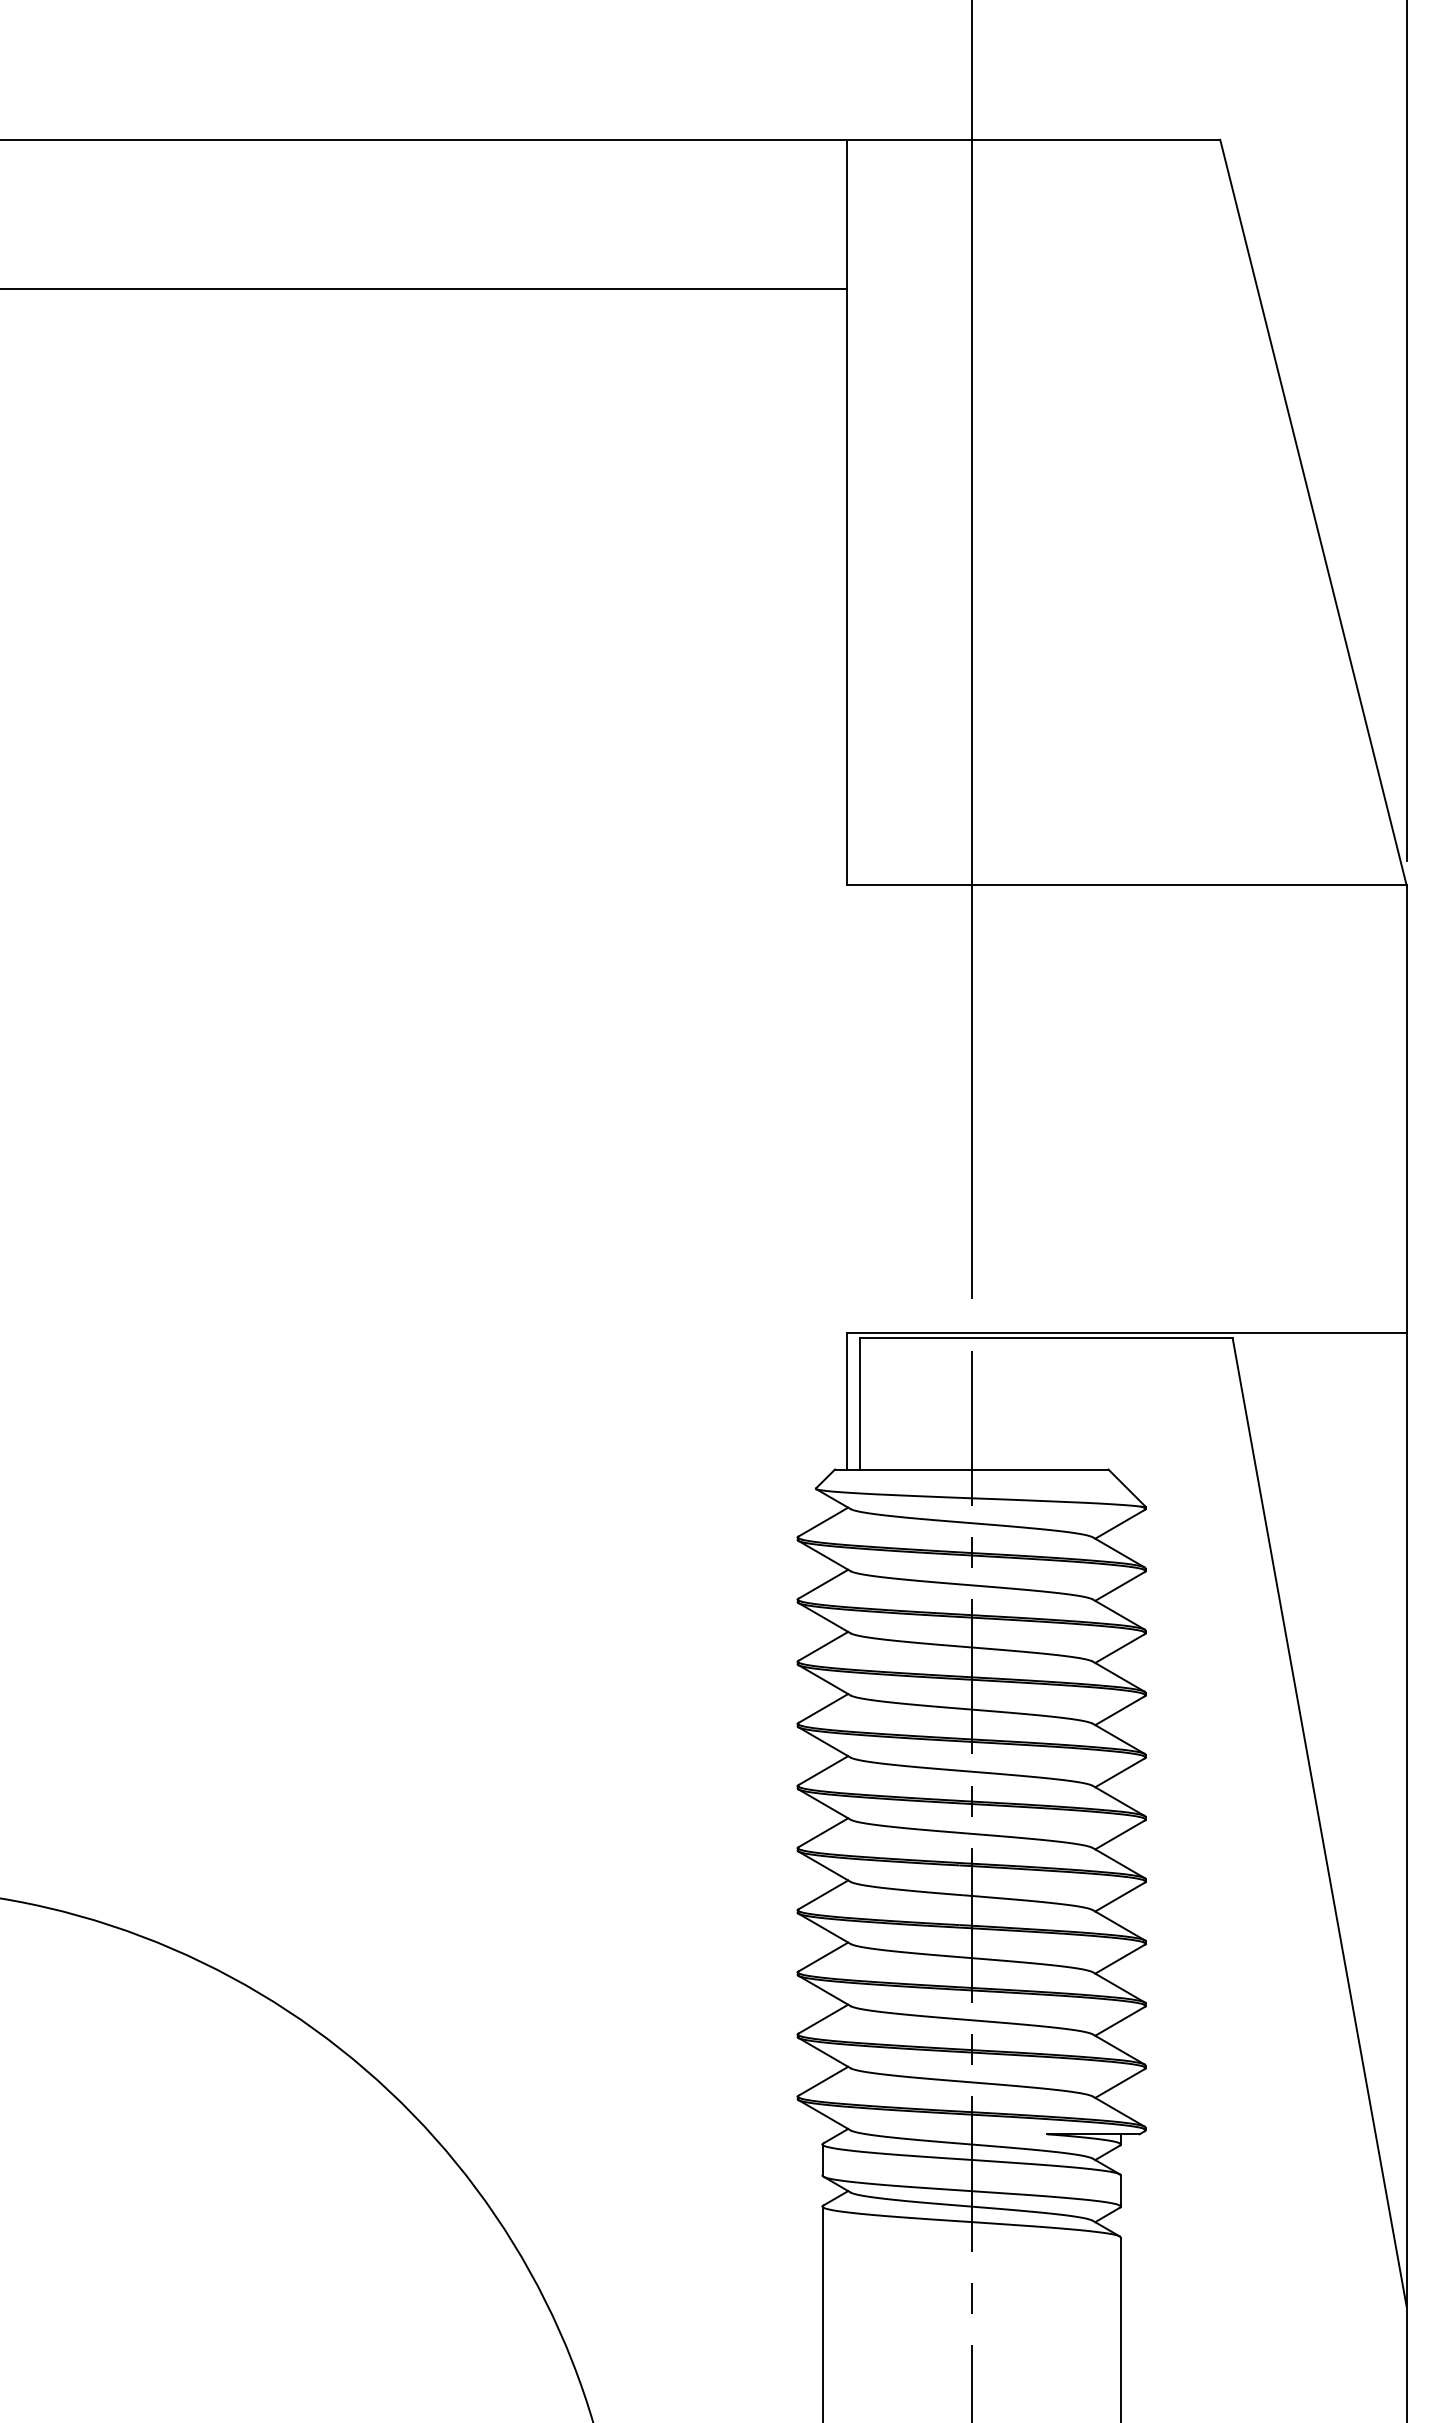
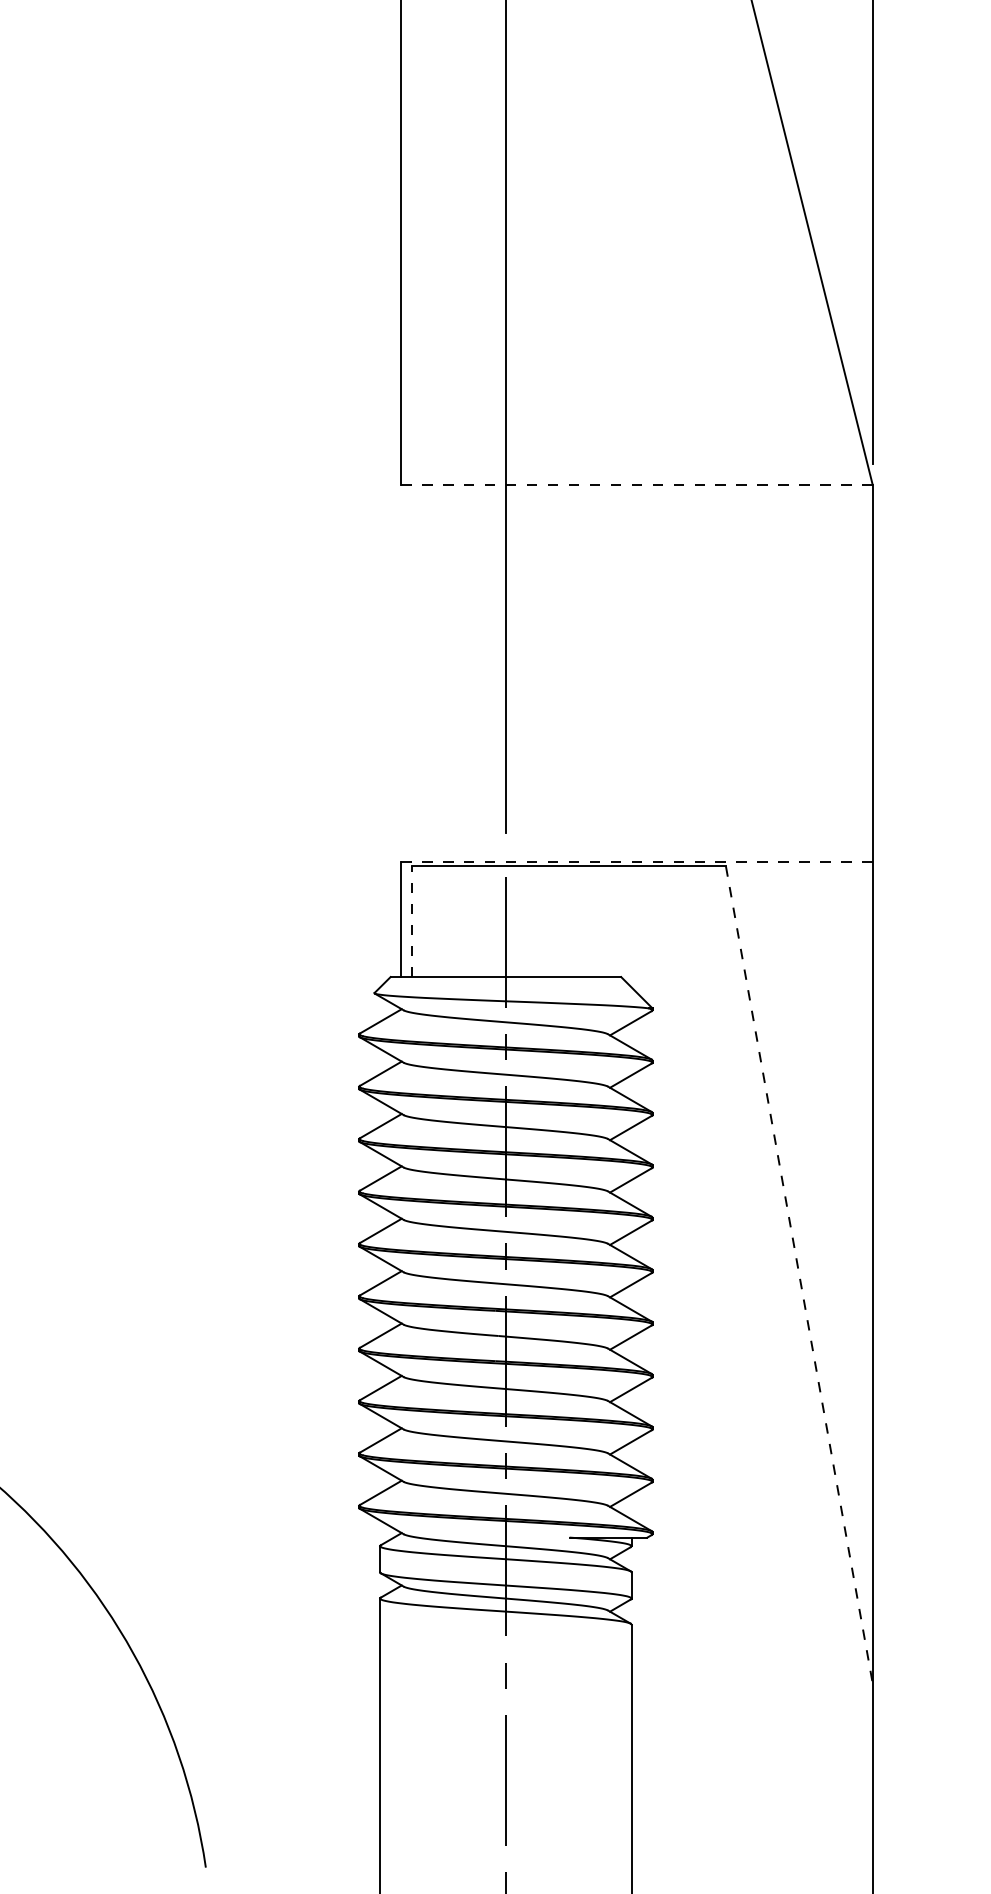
line: (1127, 885) -> (637, 484), solid -> dashed
line: (1127, 1332) -> (637, 861), solid -> dashed
line: (859, 1403) -> (411, 921), solid -> dashed
line: (1319, 1823) -> (799, 1275), solid -> dashed

